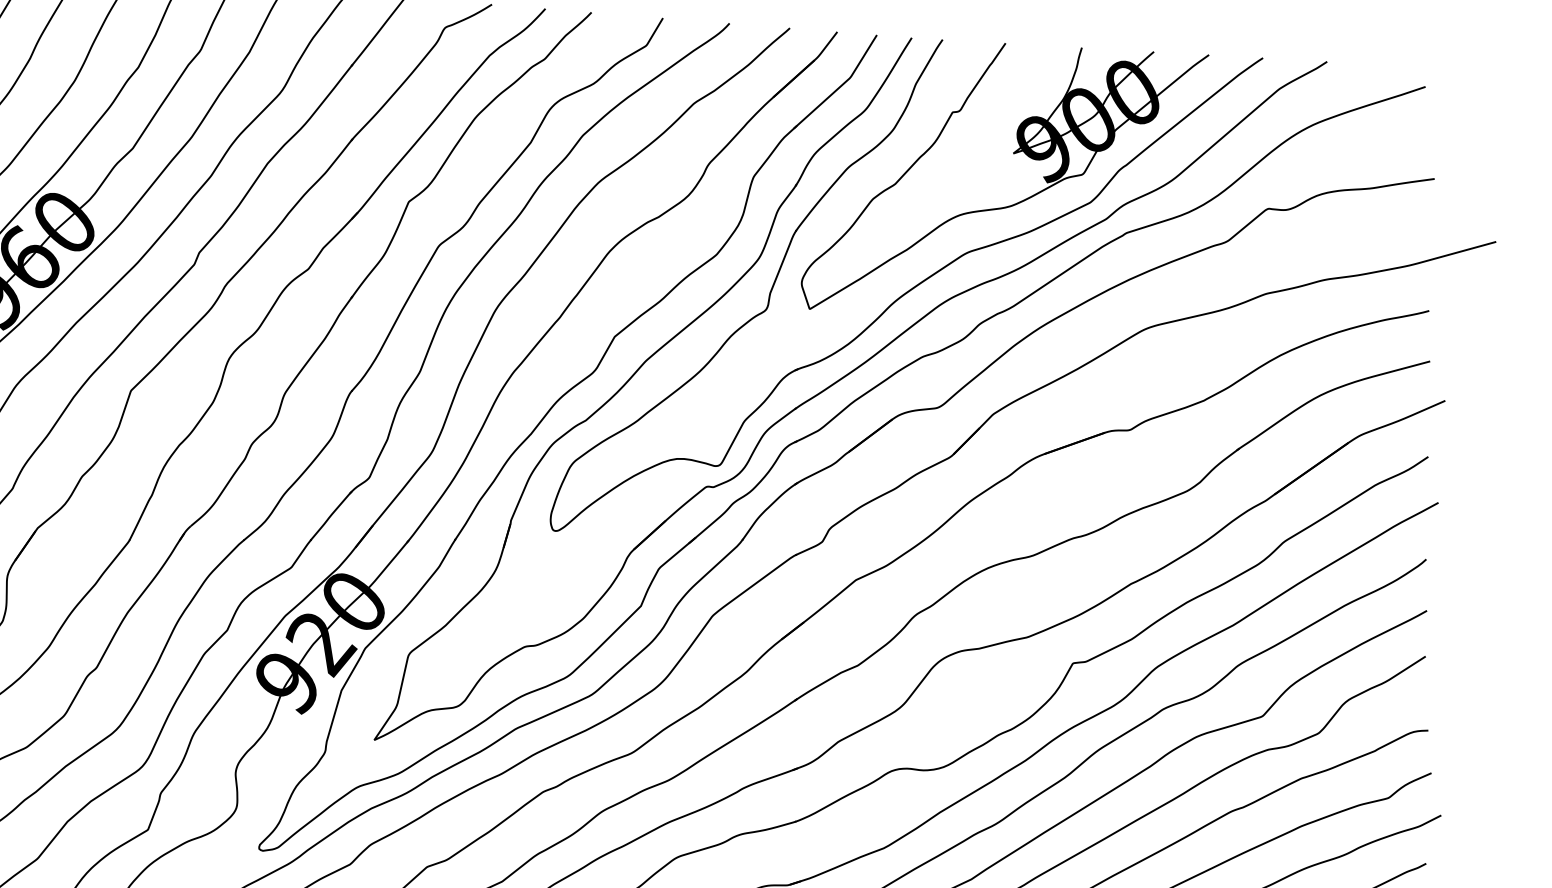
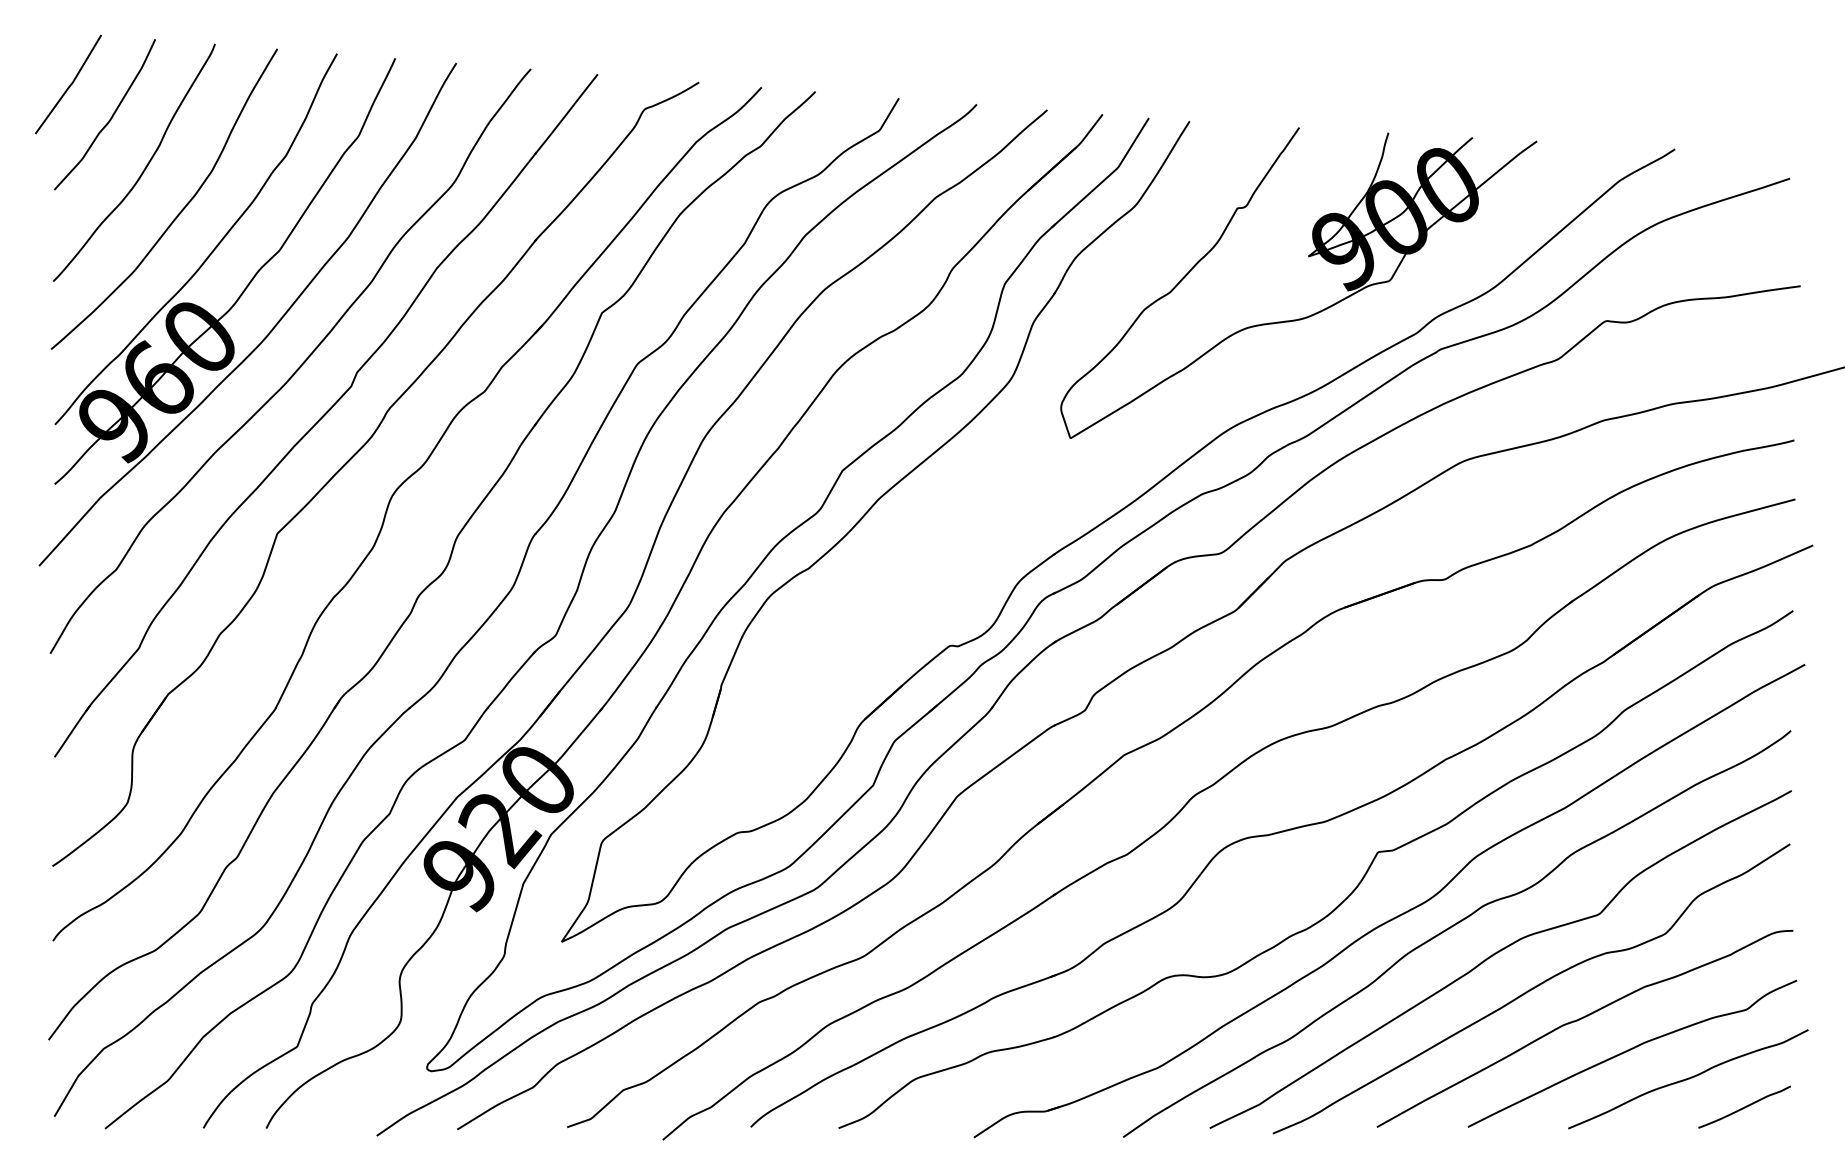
part: (908, 290) -> (1185, 416), removed

